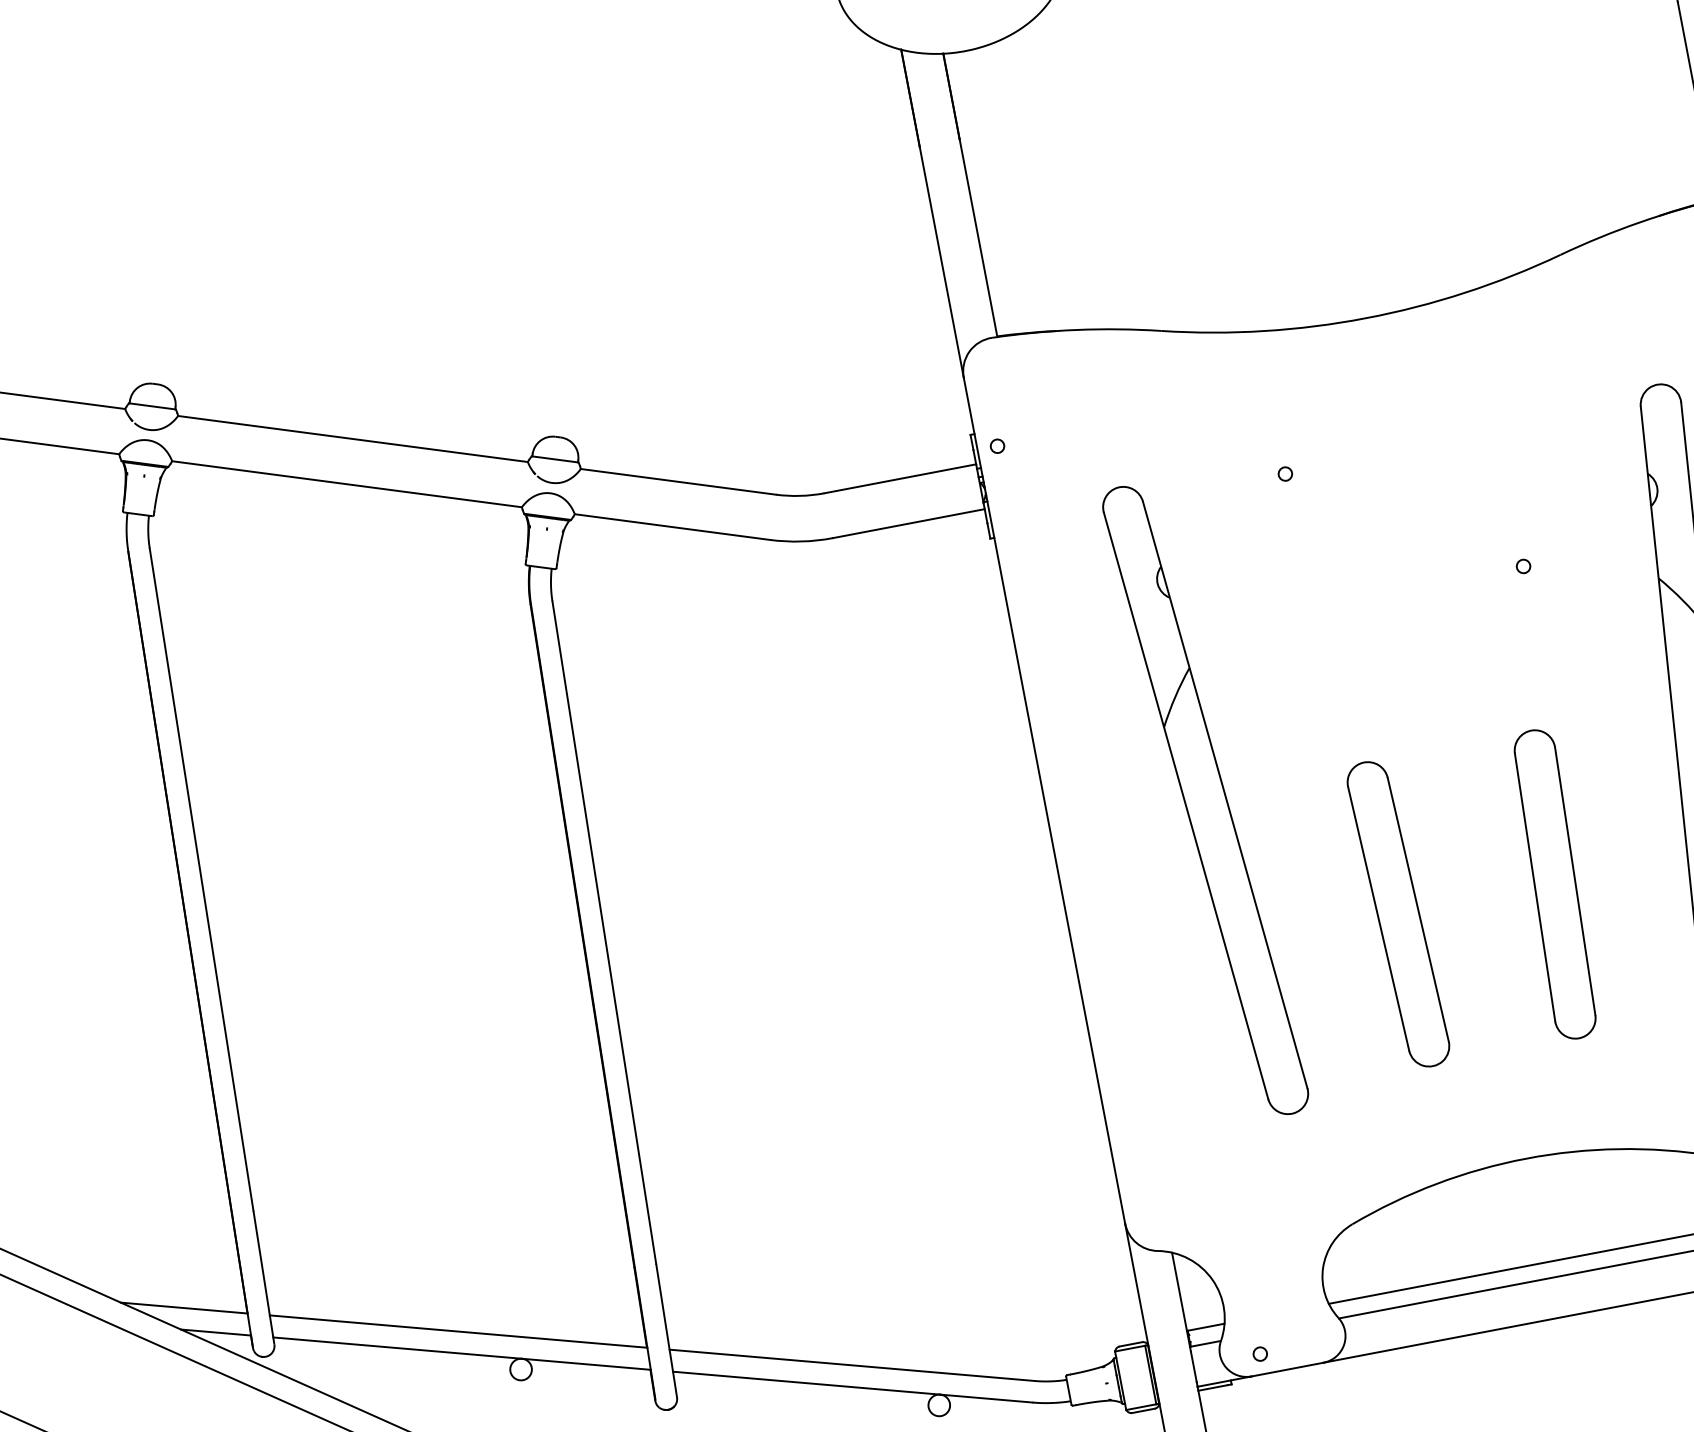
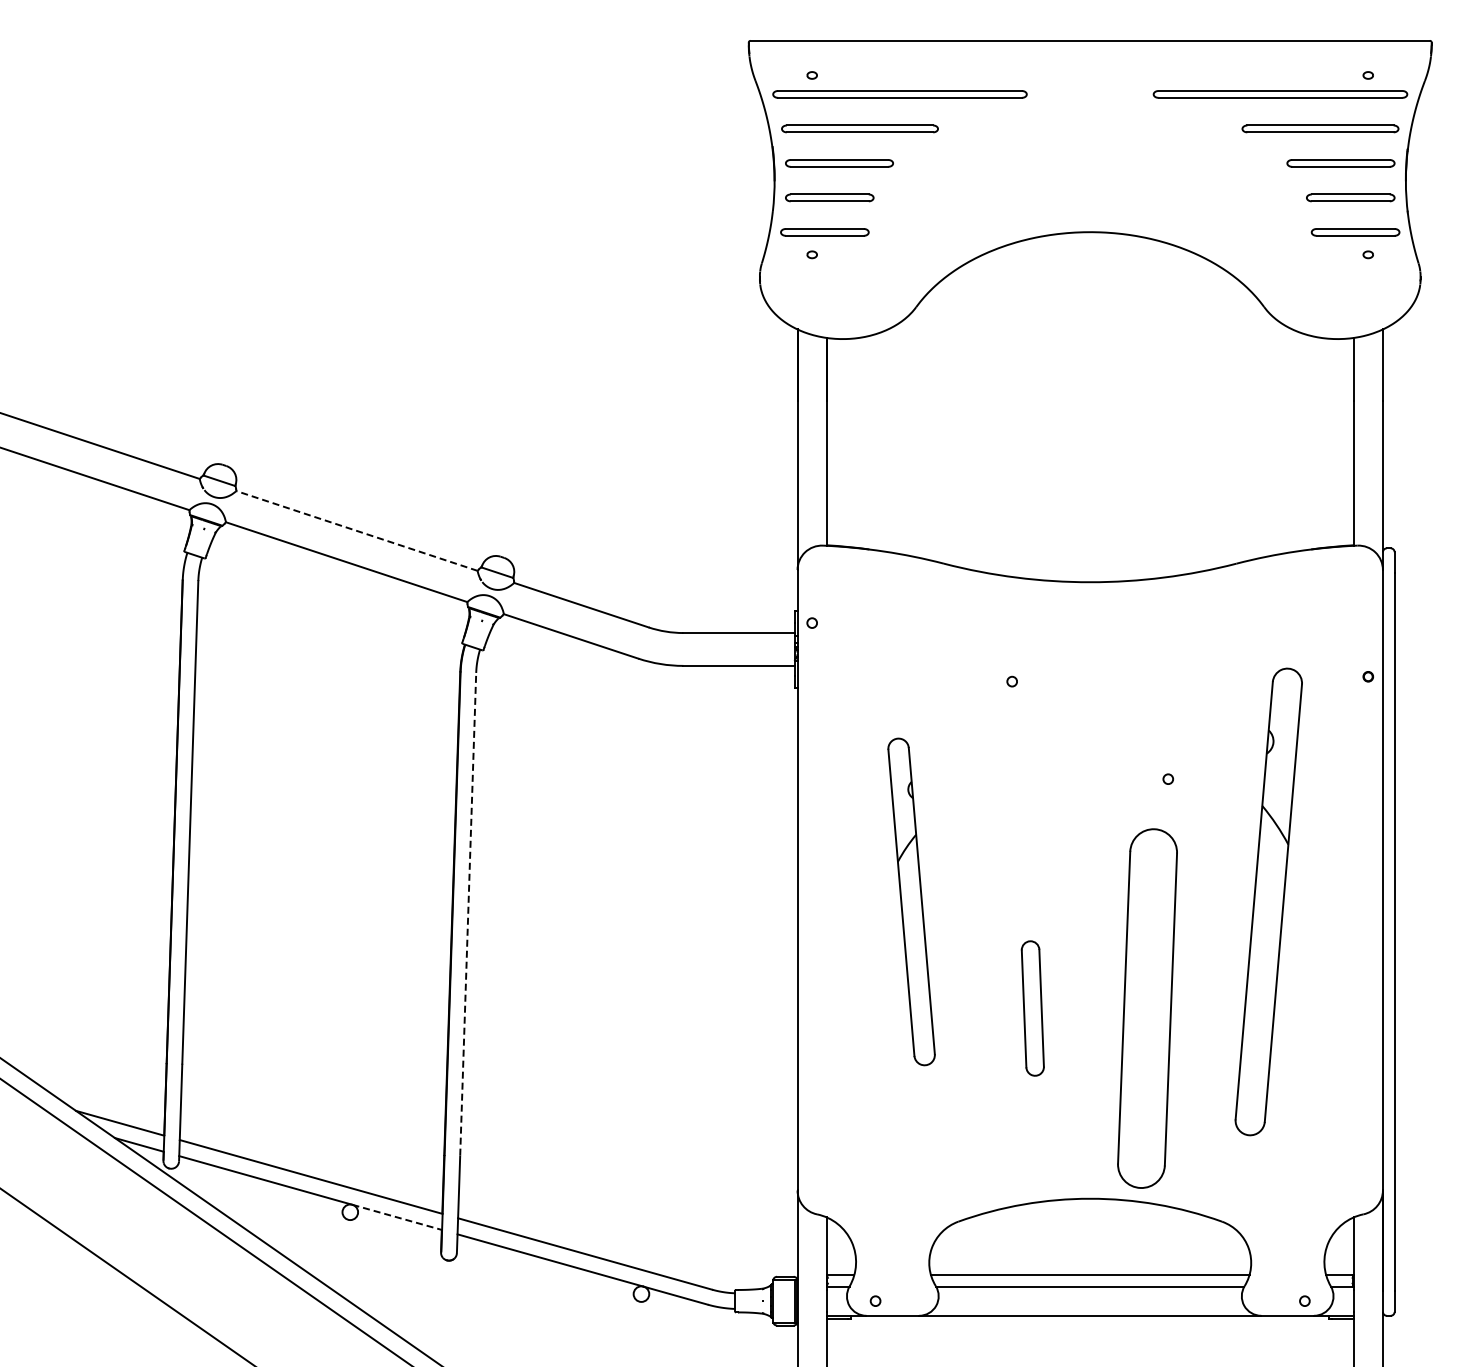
line: (352, 438) -> (356, 530), solid -> dashed
part: (1205, 799) -> (911, 901), size x0.7
part: (1554, 884) -> (1147, 1008), size x1.6
part: (1398, 914) -> (1032, 1008), size x0.6
line: (604, 931) -> (468, 913), solid -> dashed
line: (586, 1364) -> (397, 1217), solid -> dashed

